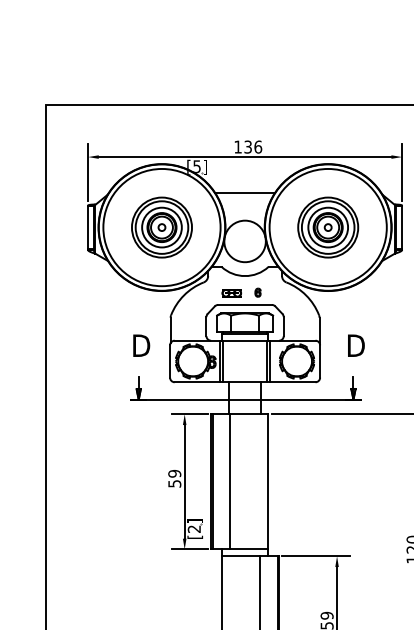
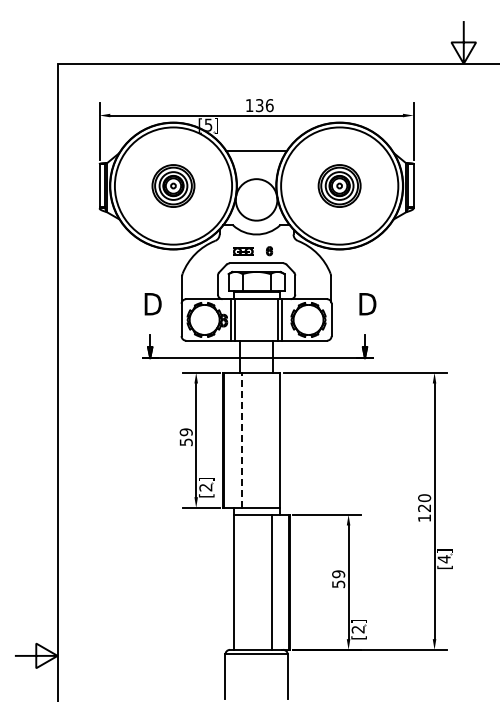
part: (161, 227) -> (173, 185), size x0.7
part: (327, 227) -> (339, 185), size x0.7
line: (229, 482) -> (241, 440), solid -> dashed

